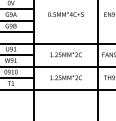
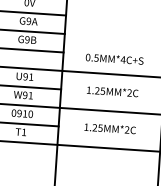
text: (65, 14) -> (113, 59), moved

